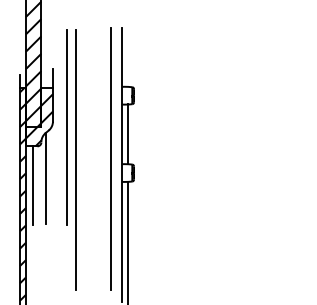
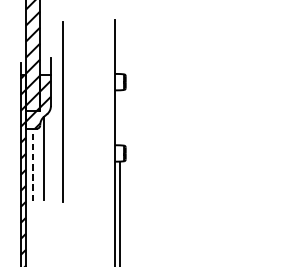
line: (128, 134) -> (120, 117), removed
line: (110, 159) -> (103, 140), removed
line: (76, 160) -> (72, 141), removed
line: (33, 184) -> (32, 164), solid -> dashed

